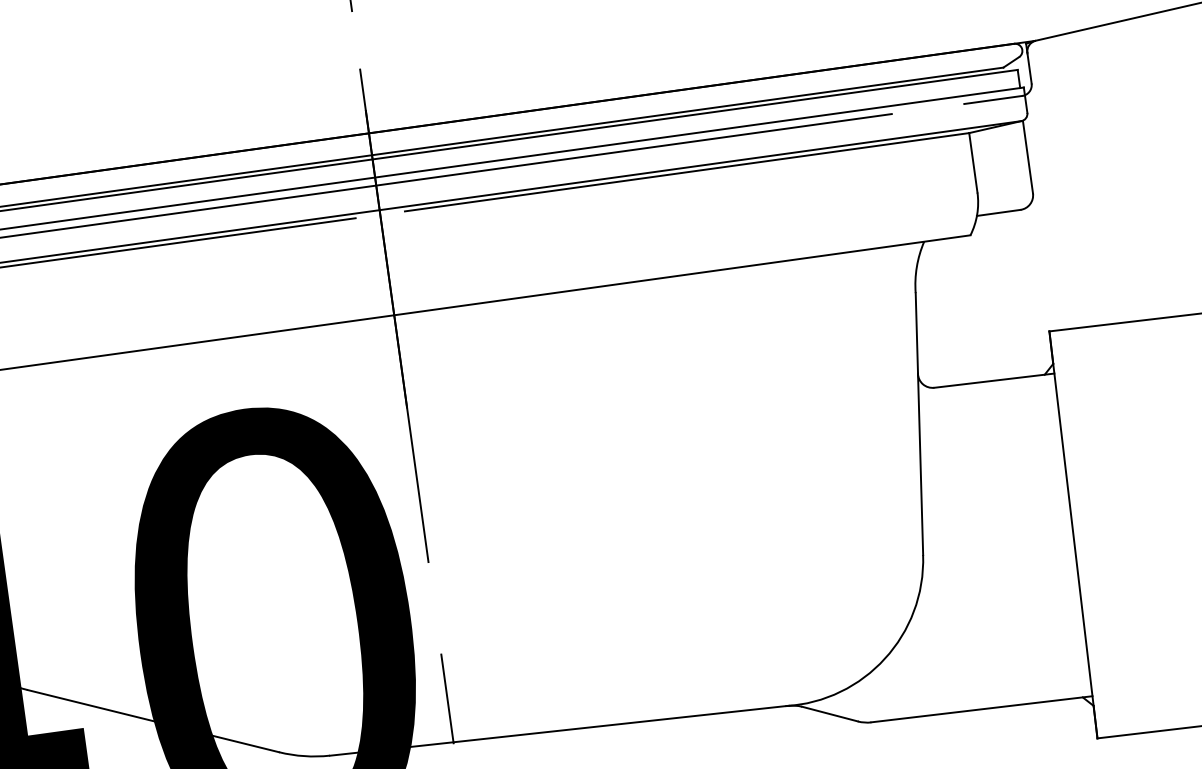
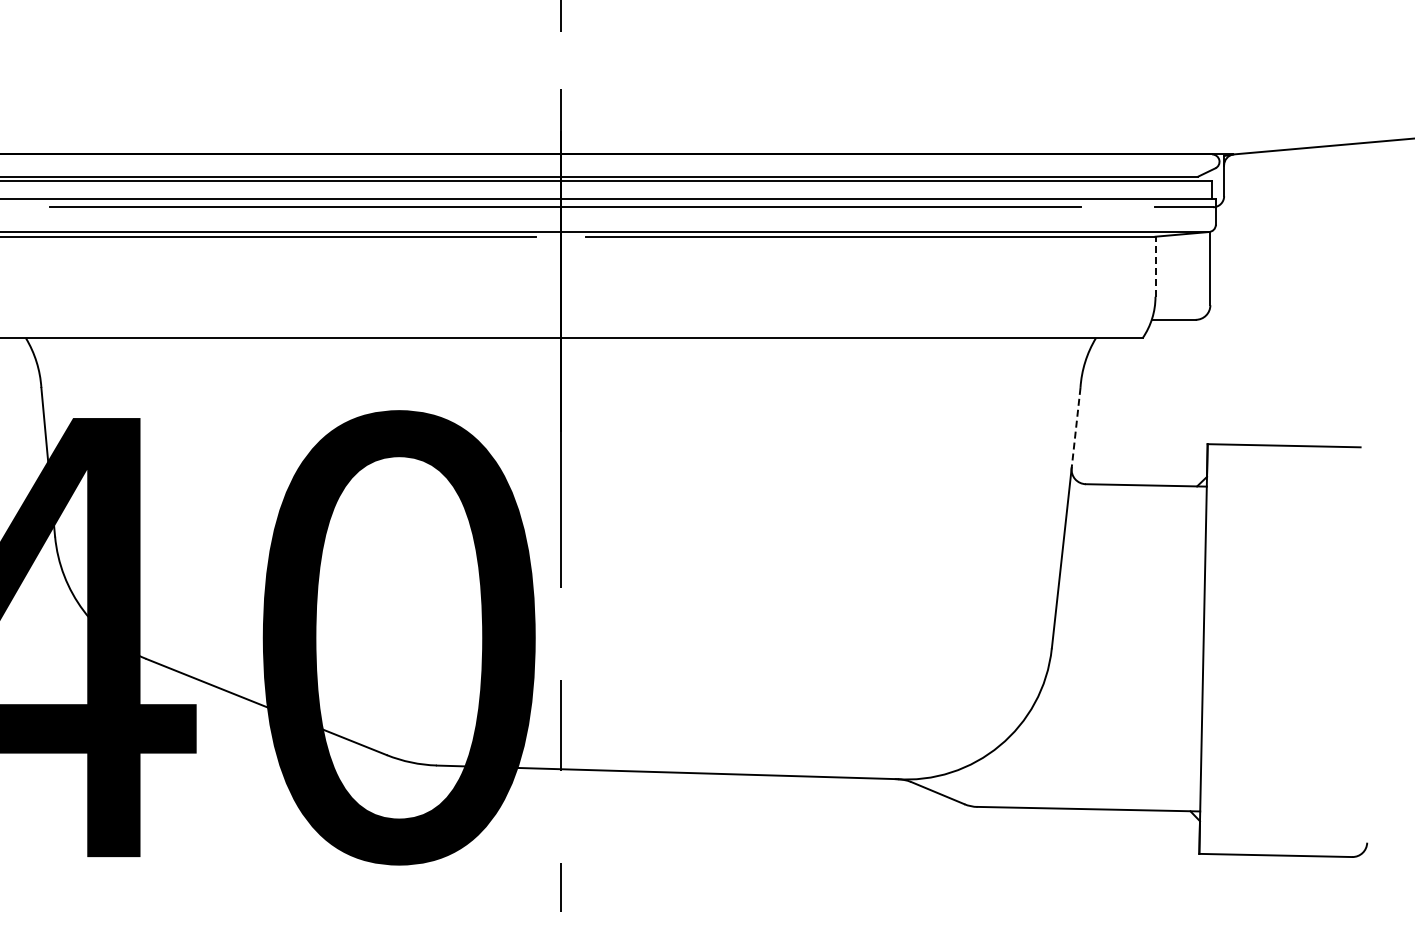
line: (973, 162) -> (1155, 266), solid -> dashed
line: (917, 333) -> (1076, 428), solid -> dashed

